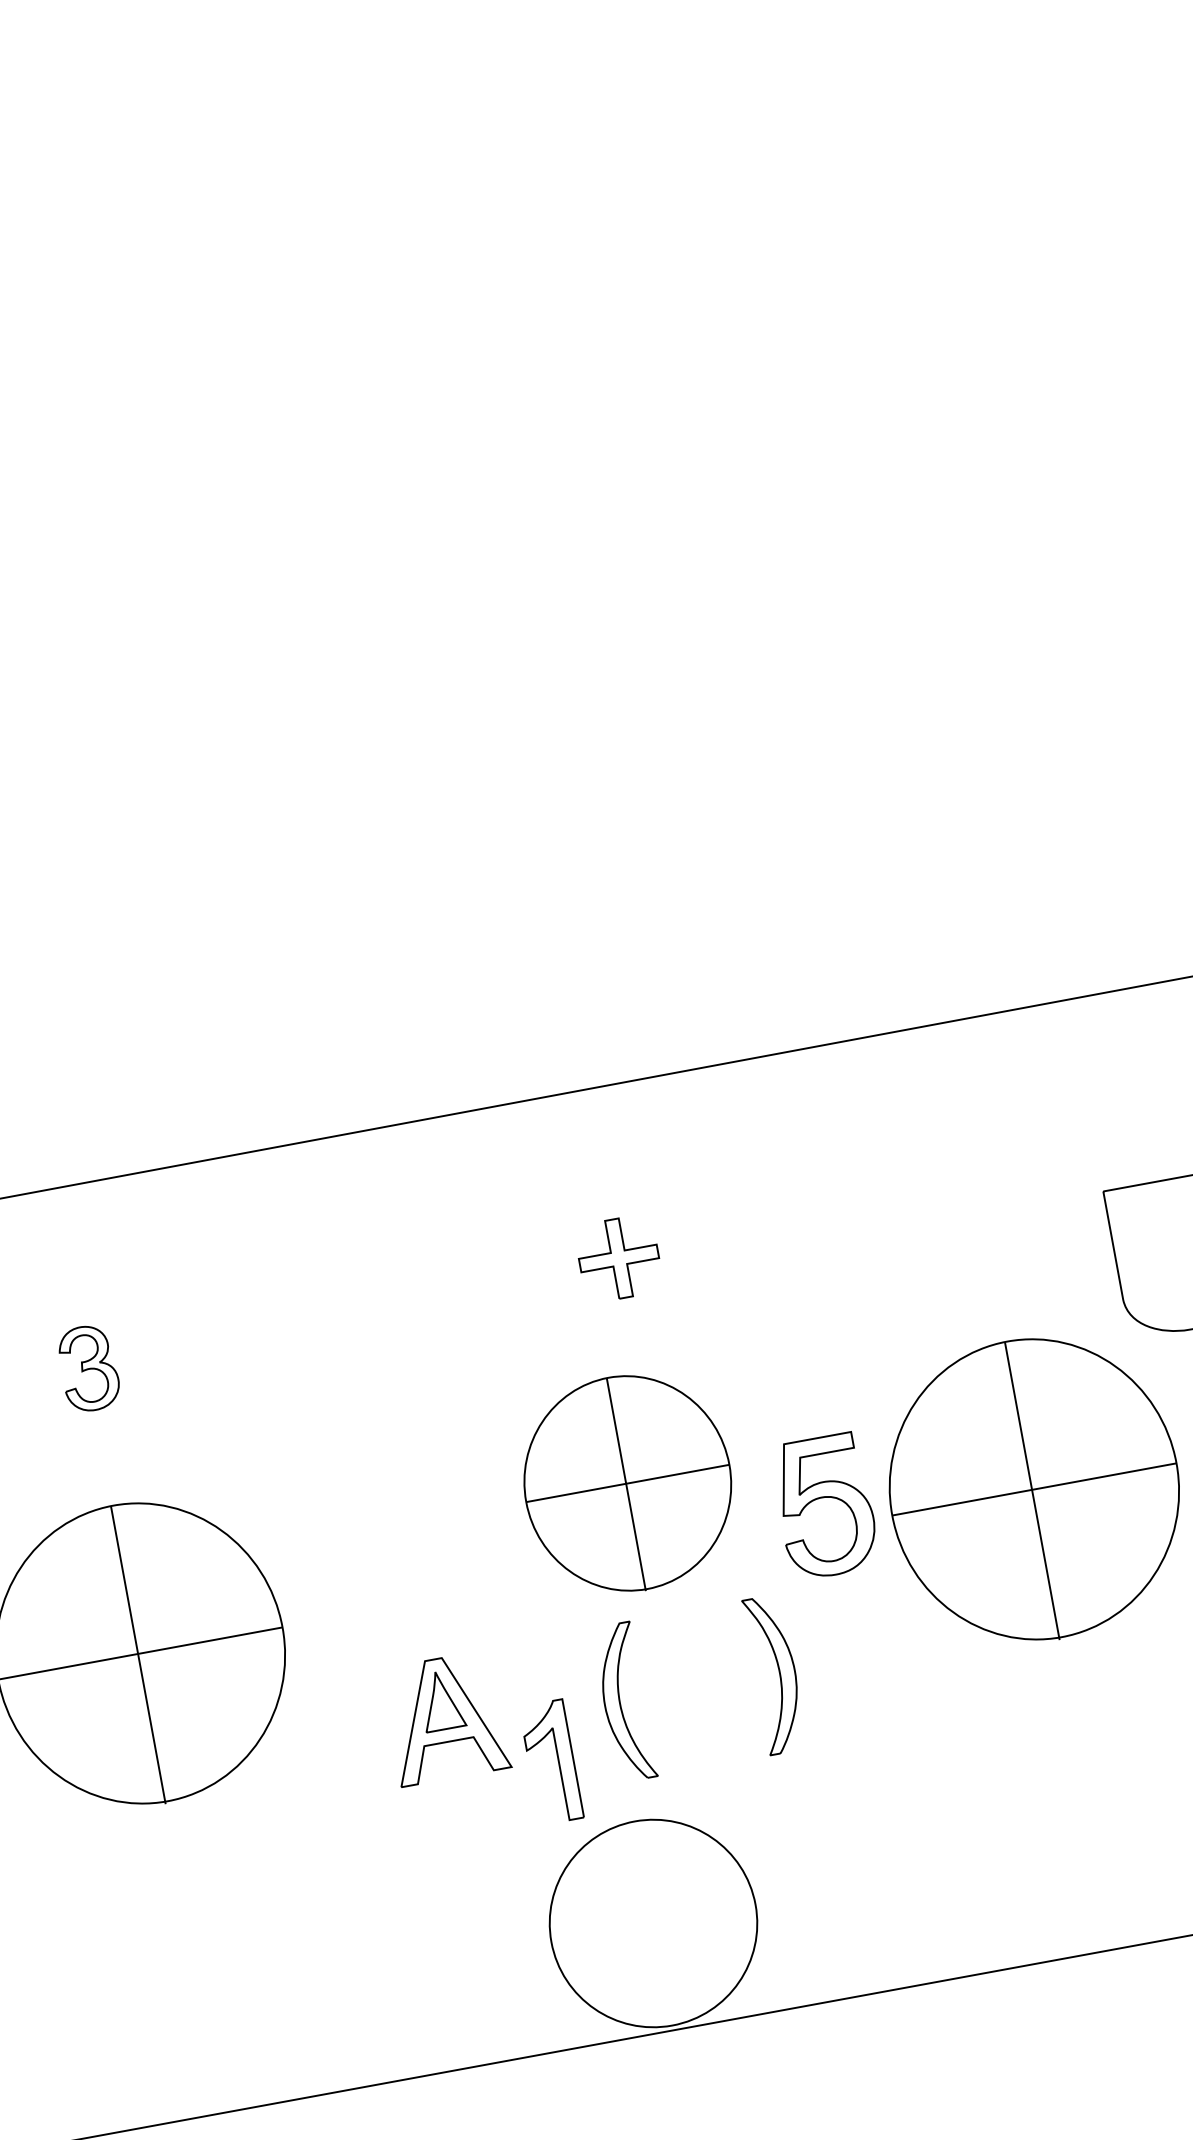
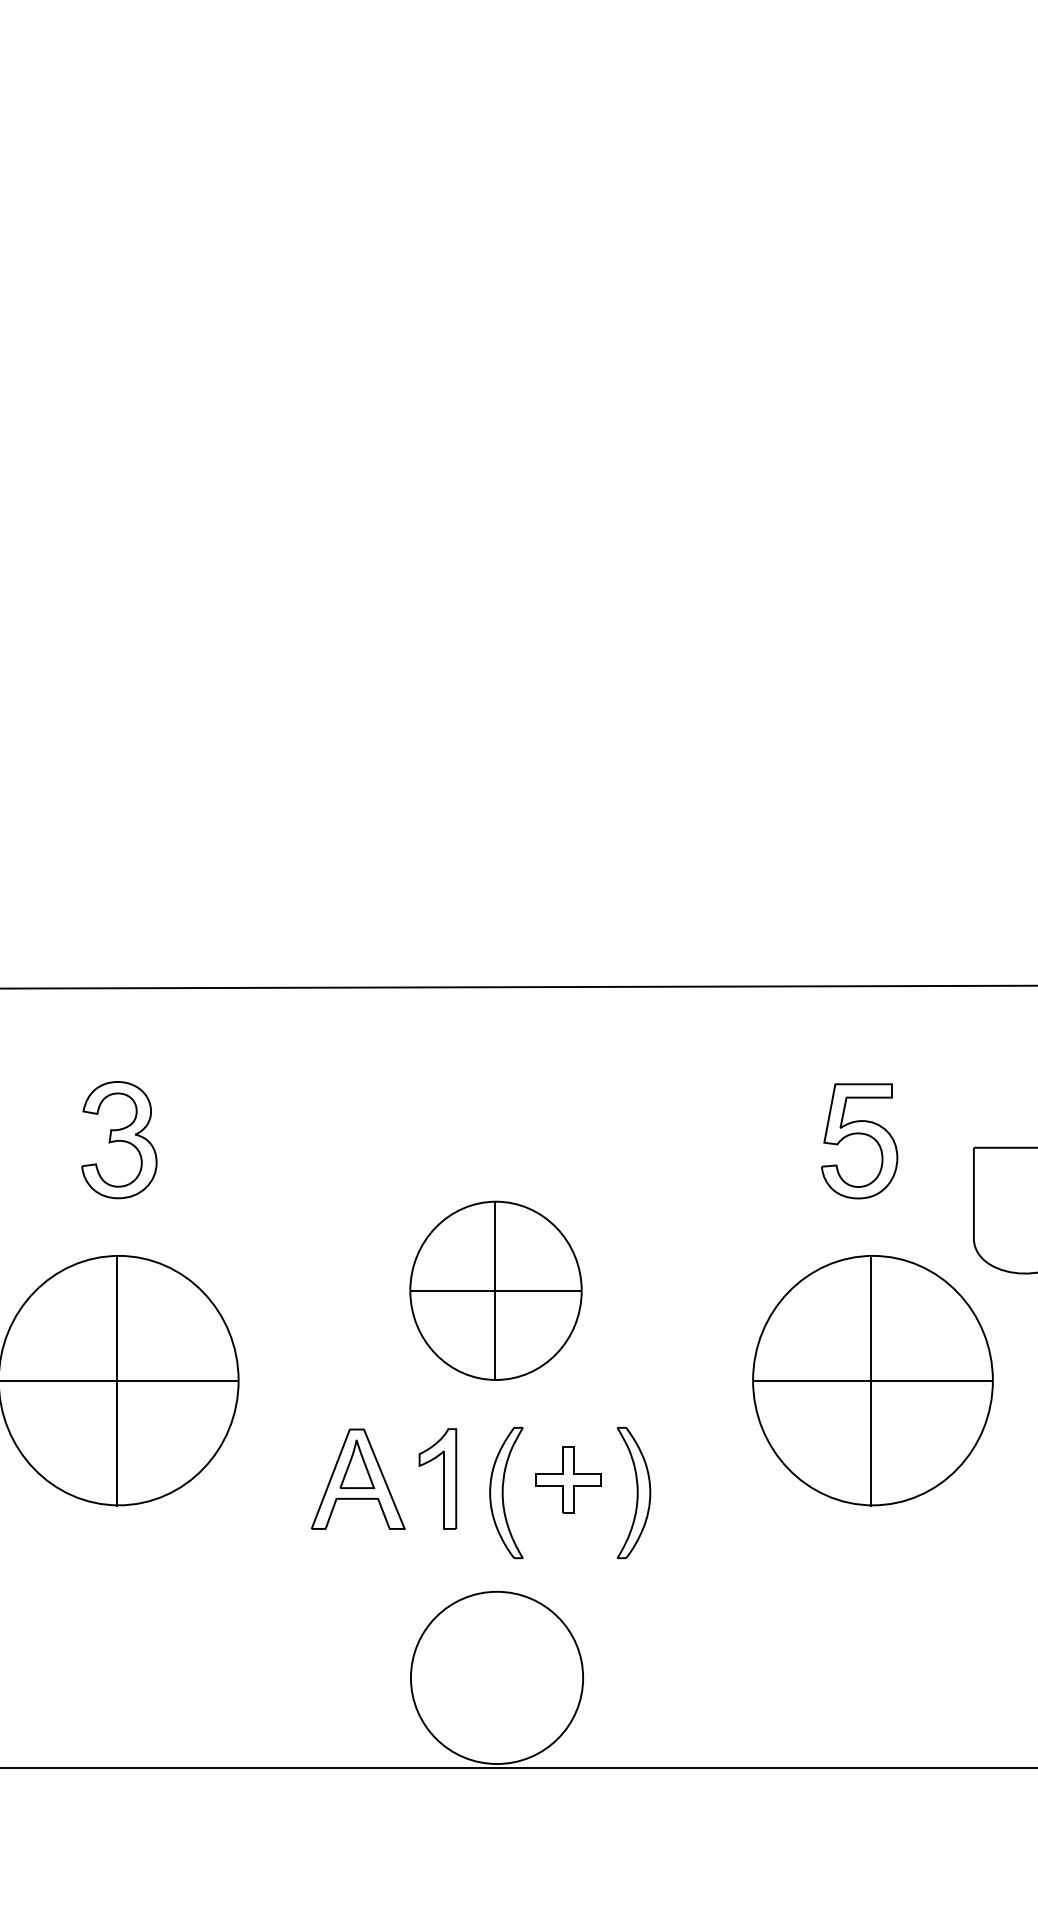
part: (618, 1258) -> (568, 1479), moved
part: (89, 1368) -> (119, 1140), size x1.67
part: (627, 1483) -> (495, 1290), moved
part: (823, 1498) -> (859, 1134), moved
part: (550, 1761) -> (437, 1478), moved

